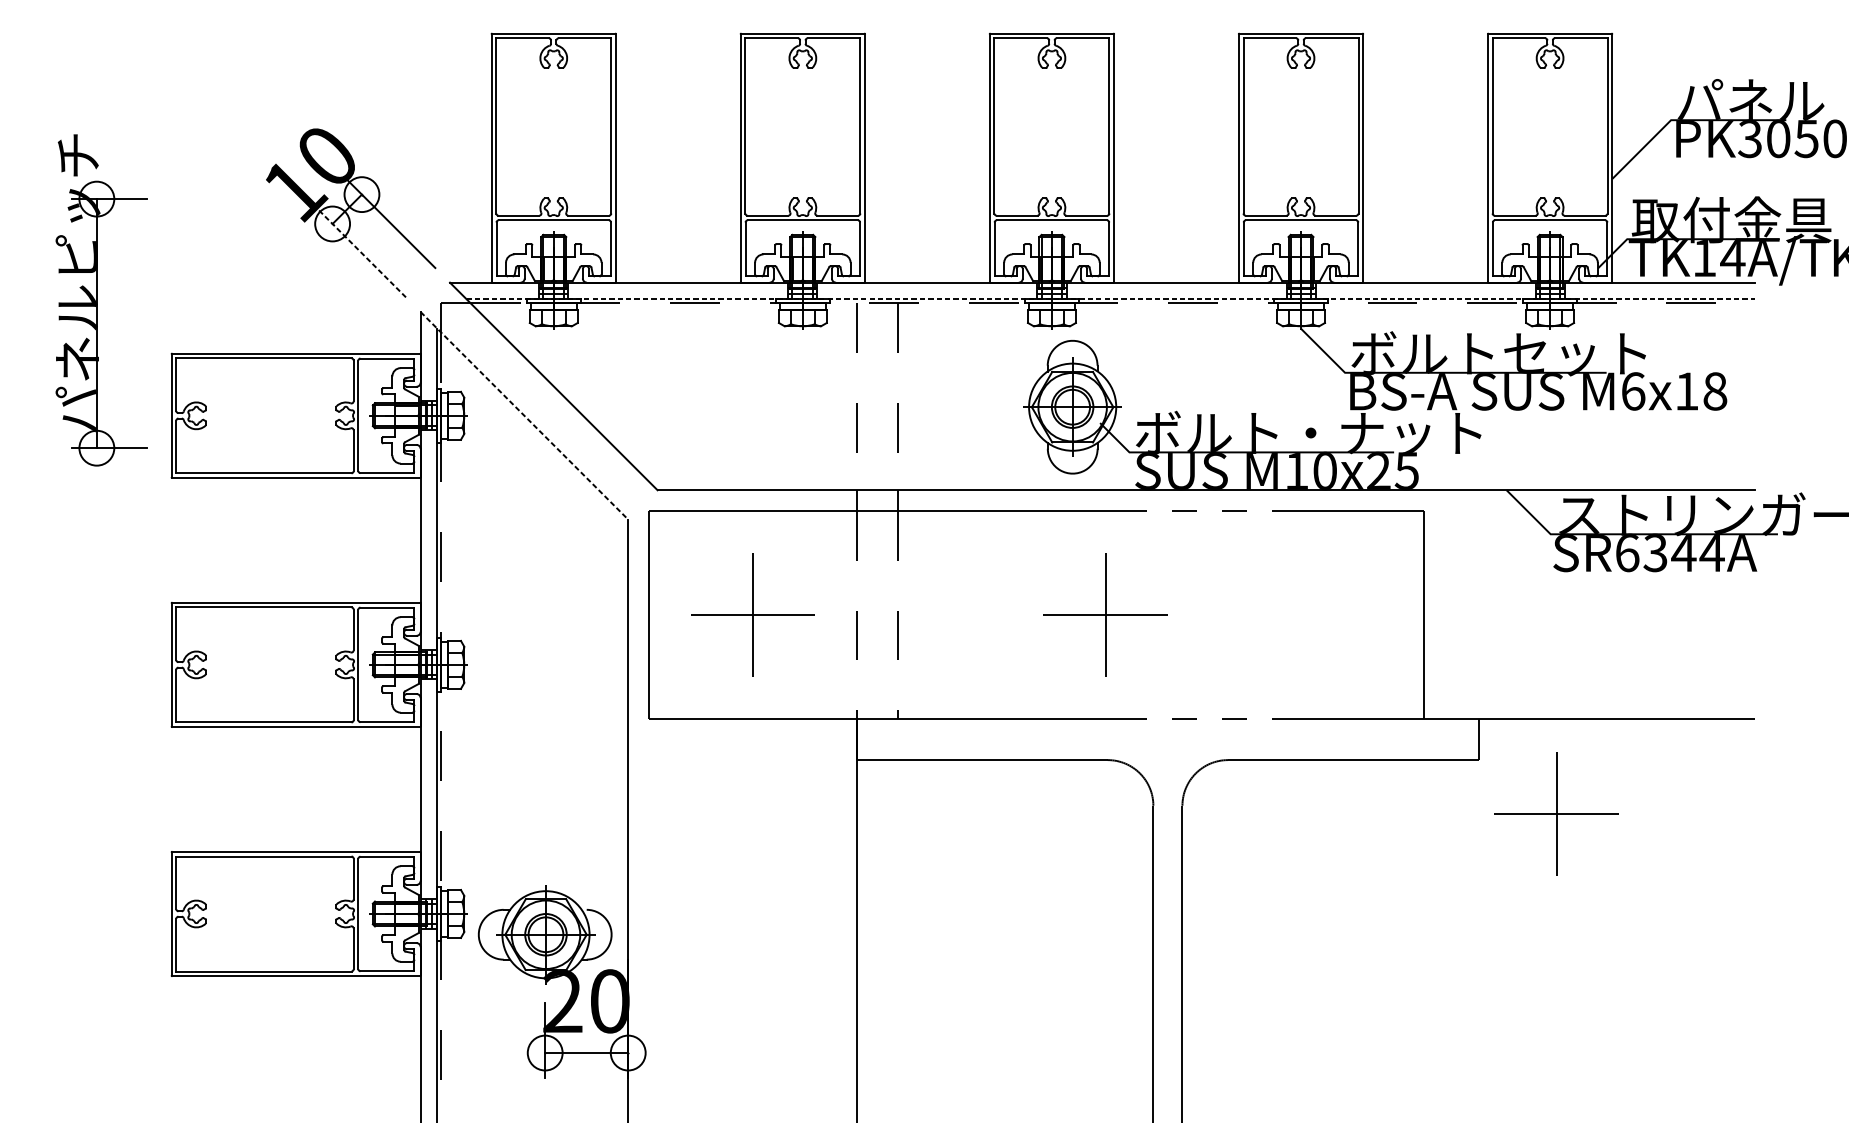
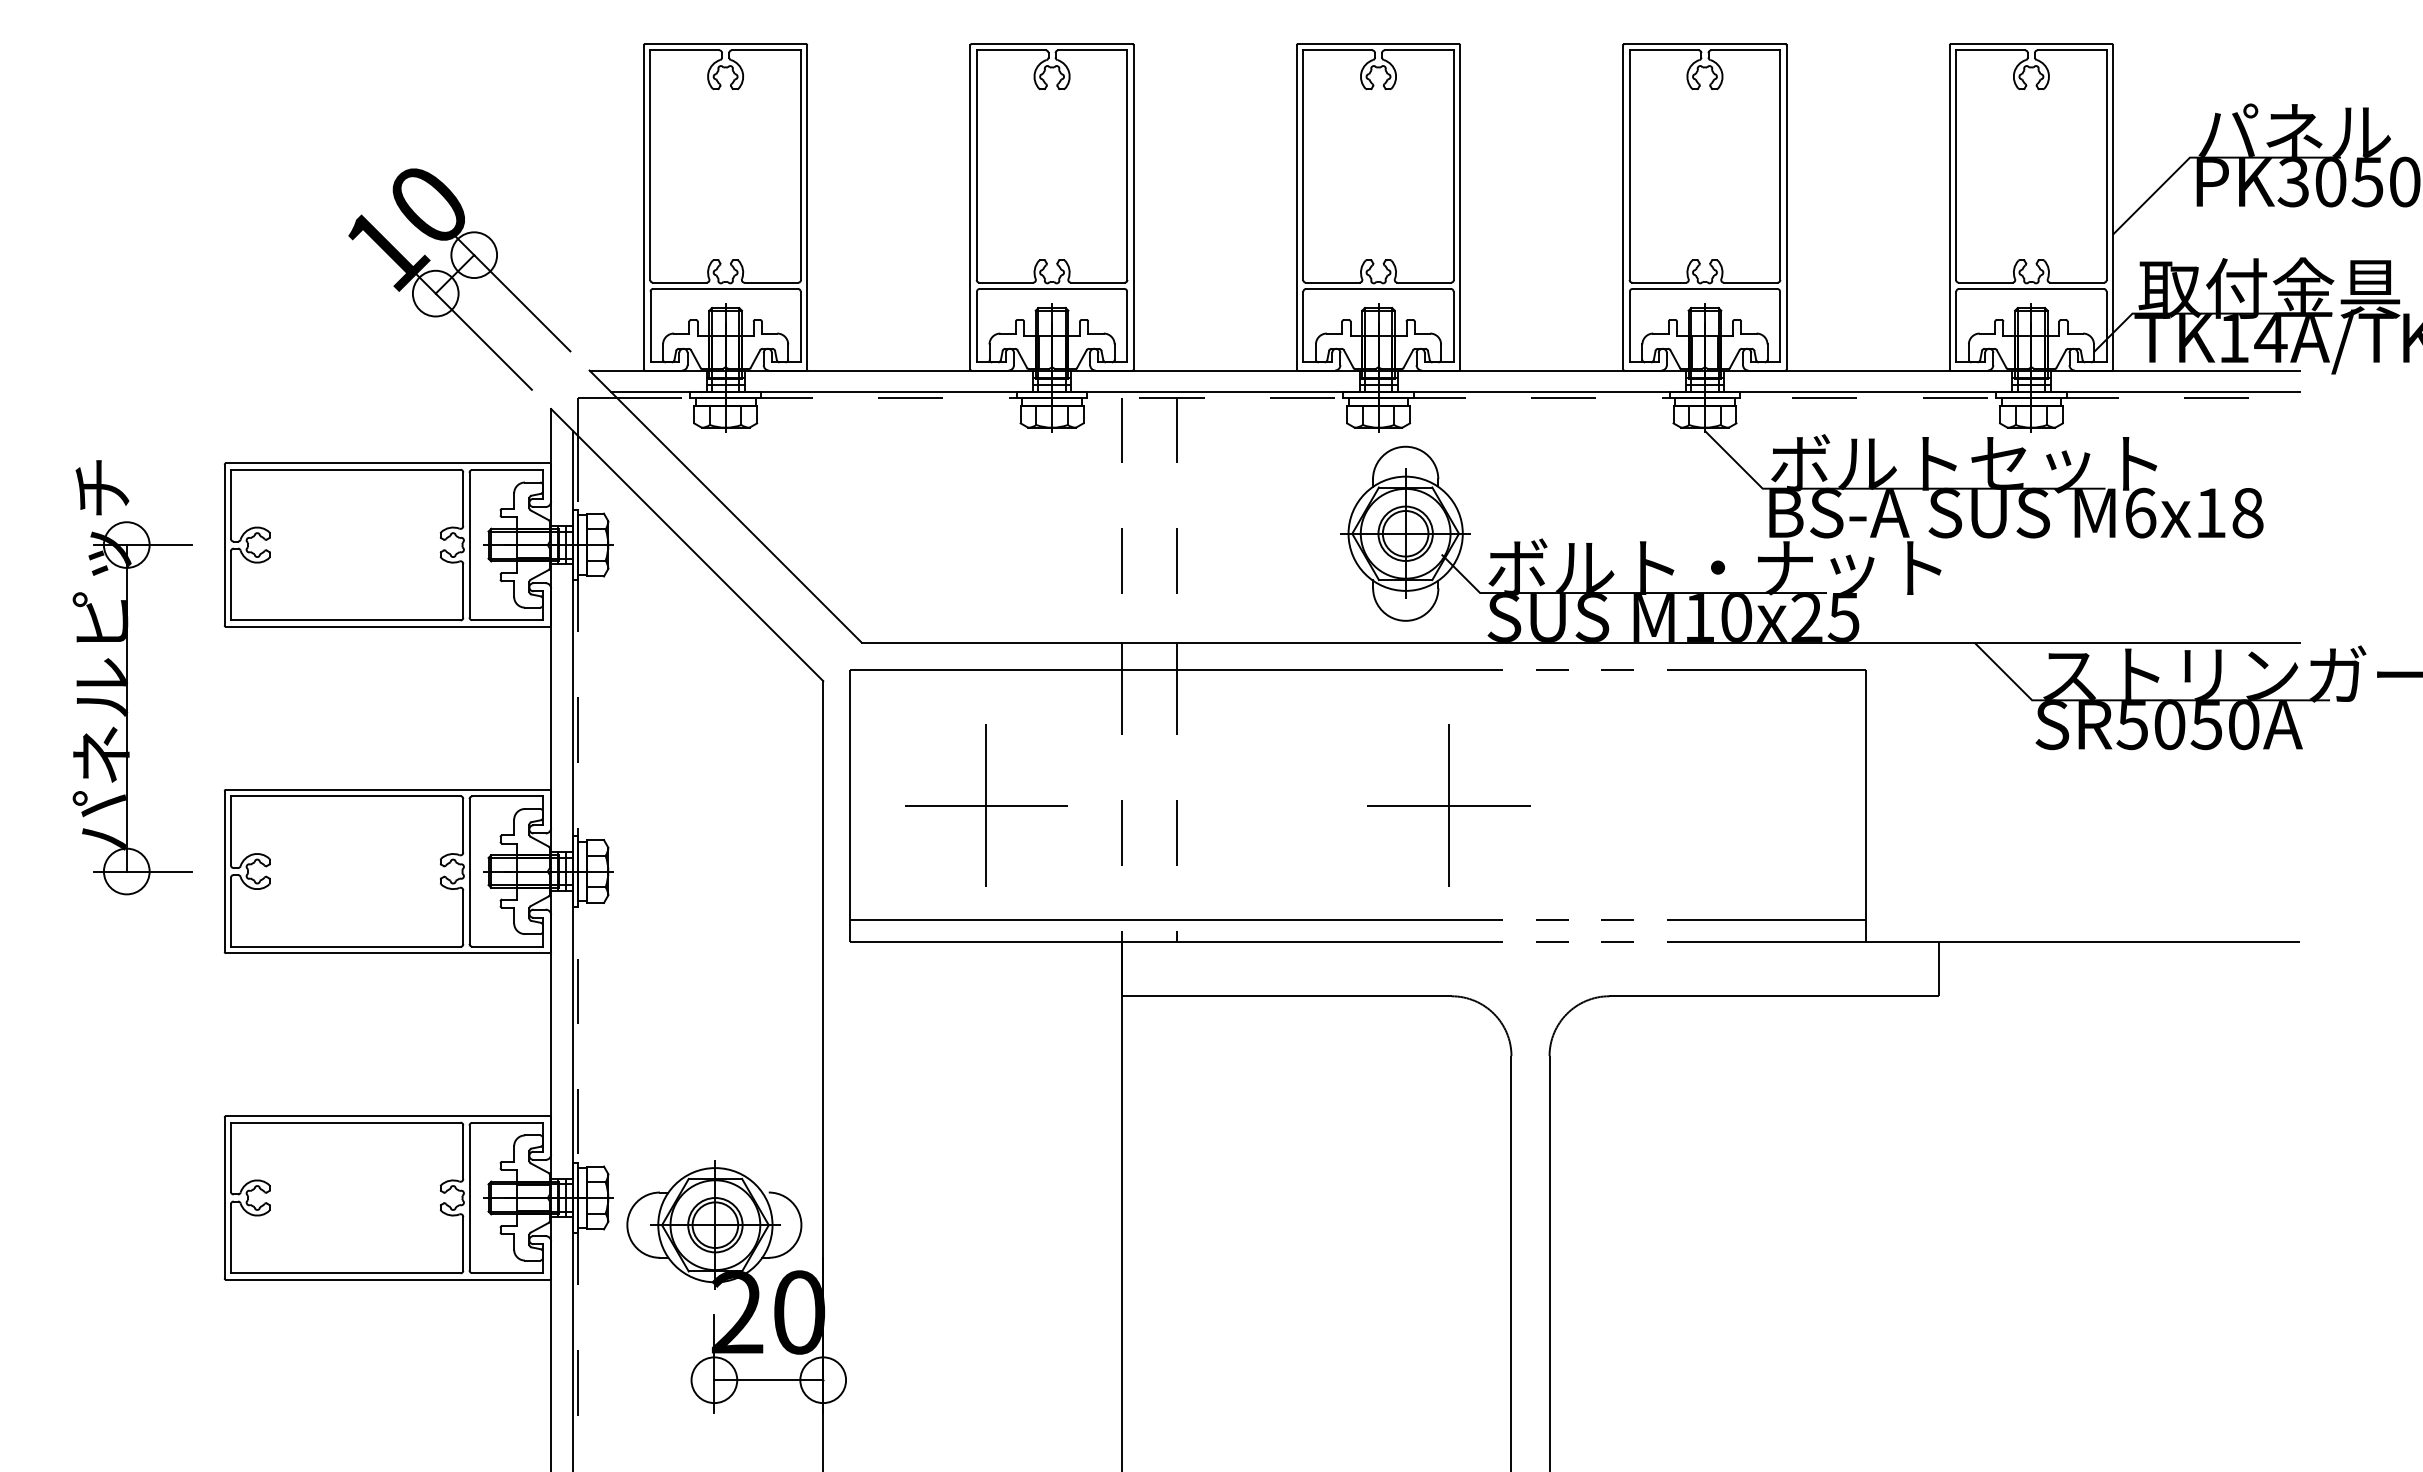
line: (359, 251) -> (471, 329), dashed -> solid
line: (1111, 299) -> (1456, 392), dashed -> solid
part: (101, 300) -> (132, 677), moved
line: (524, 416) -> (687, 545), dashed -> solid
text: (1669, 552) -> (2188, 724), SR6344A -> SR5050A
line: (1035, 702) -> (1357, 920), added
part: (1556, 813) -> (2039, 1066), removed

